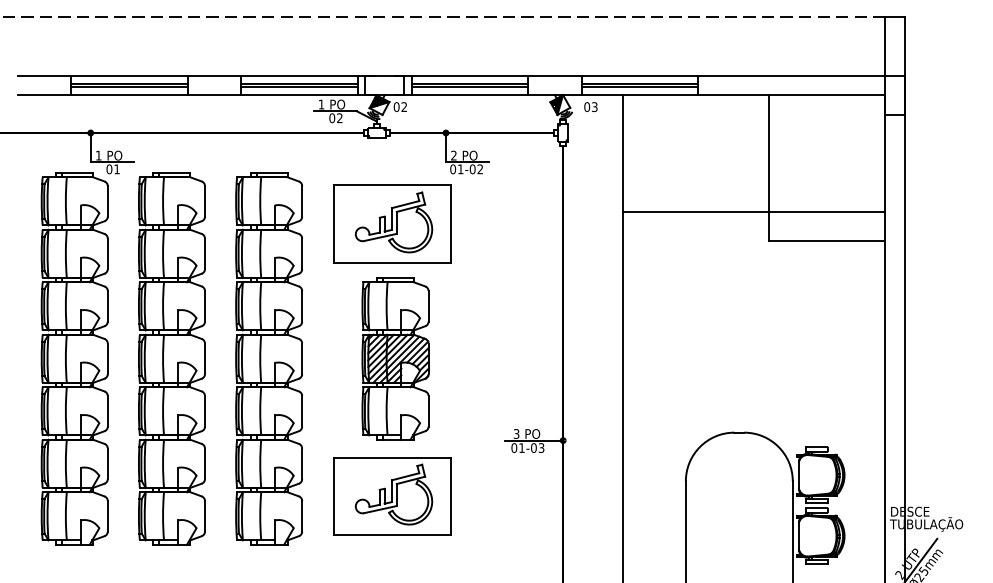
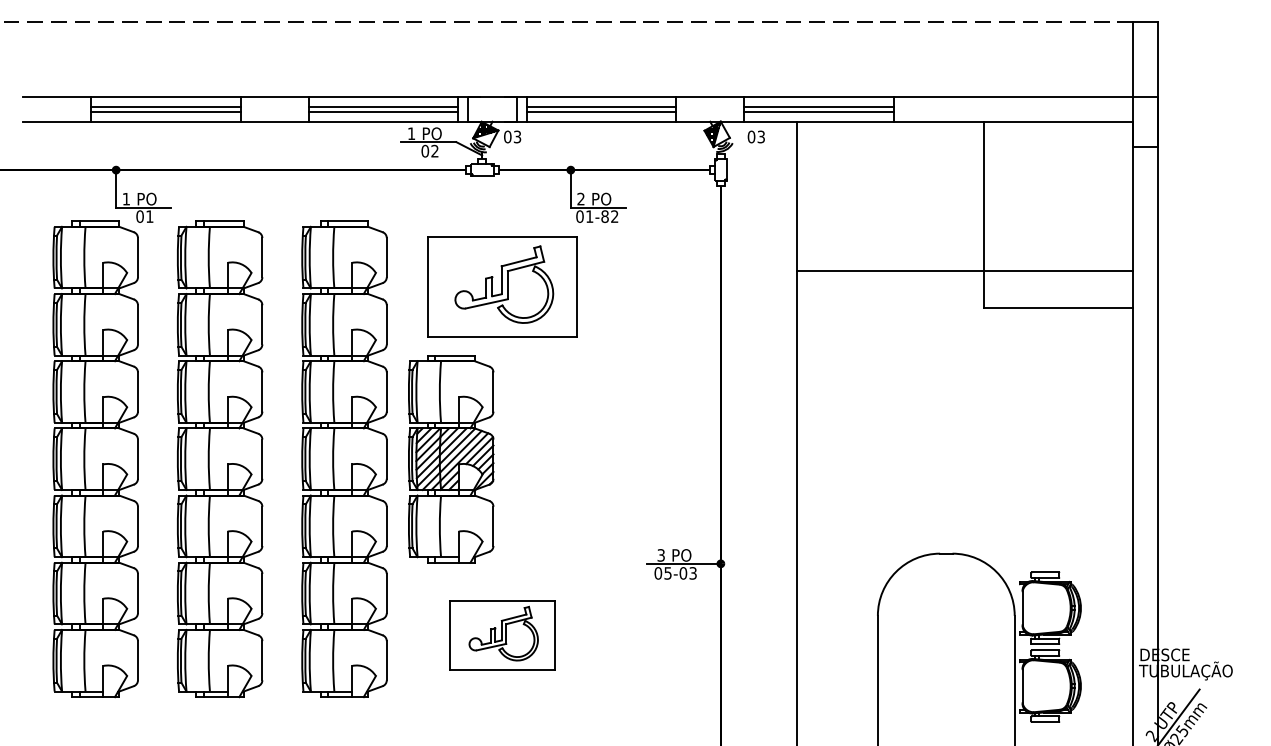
text: (404, 107) -> (517, 137), 02 -> 03
text: (472, 169) -> (604, 216), 01-02 -> 01-82
part: (395, 358) -> (451, 458), moved
text: (521, 448) -> (667, 573), 01-03 -> 05-03
part: (392, 496) -> (502, 635), size x0.7

